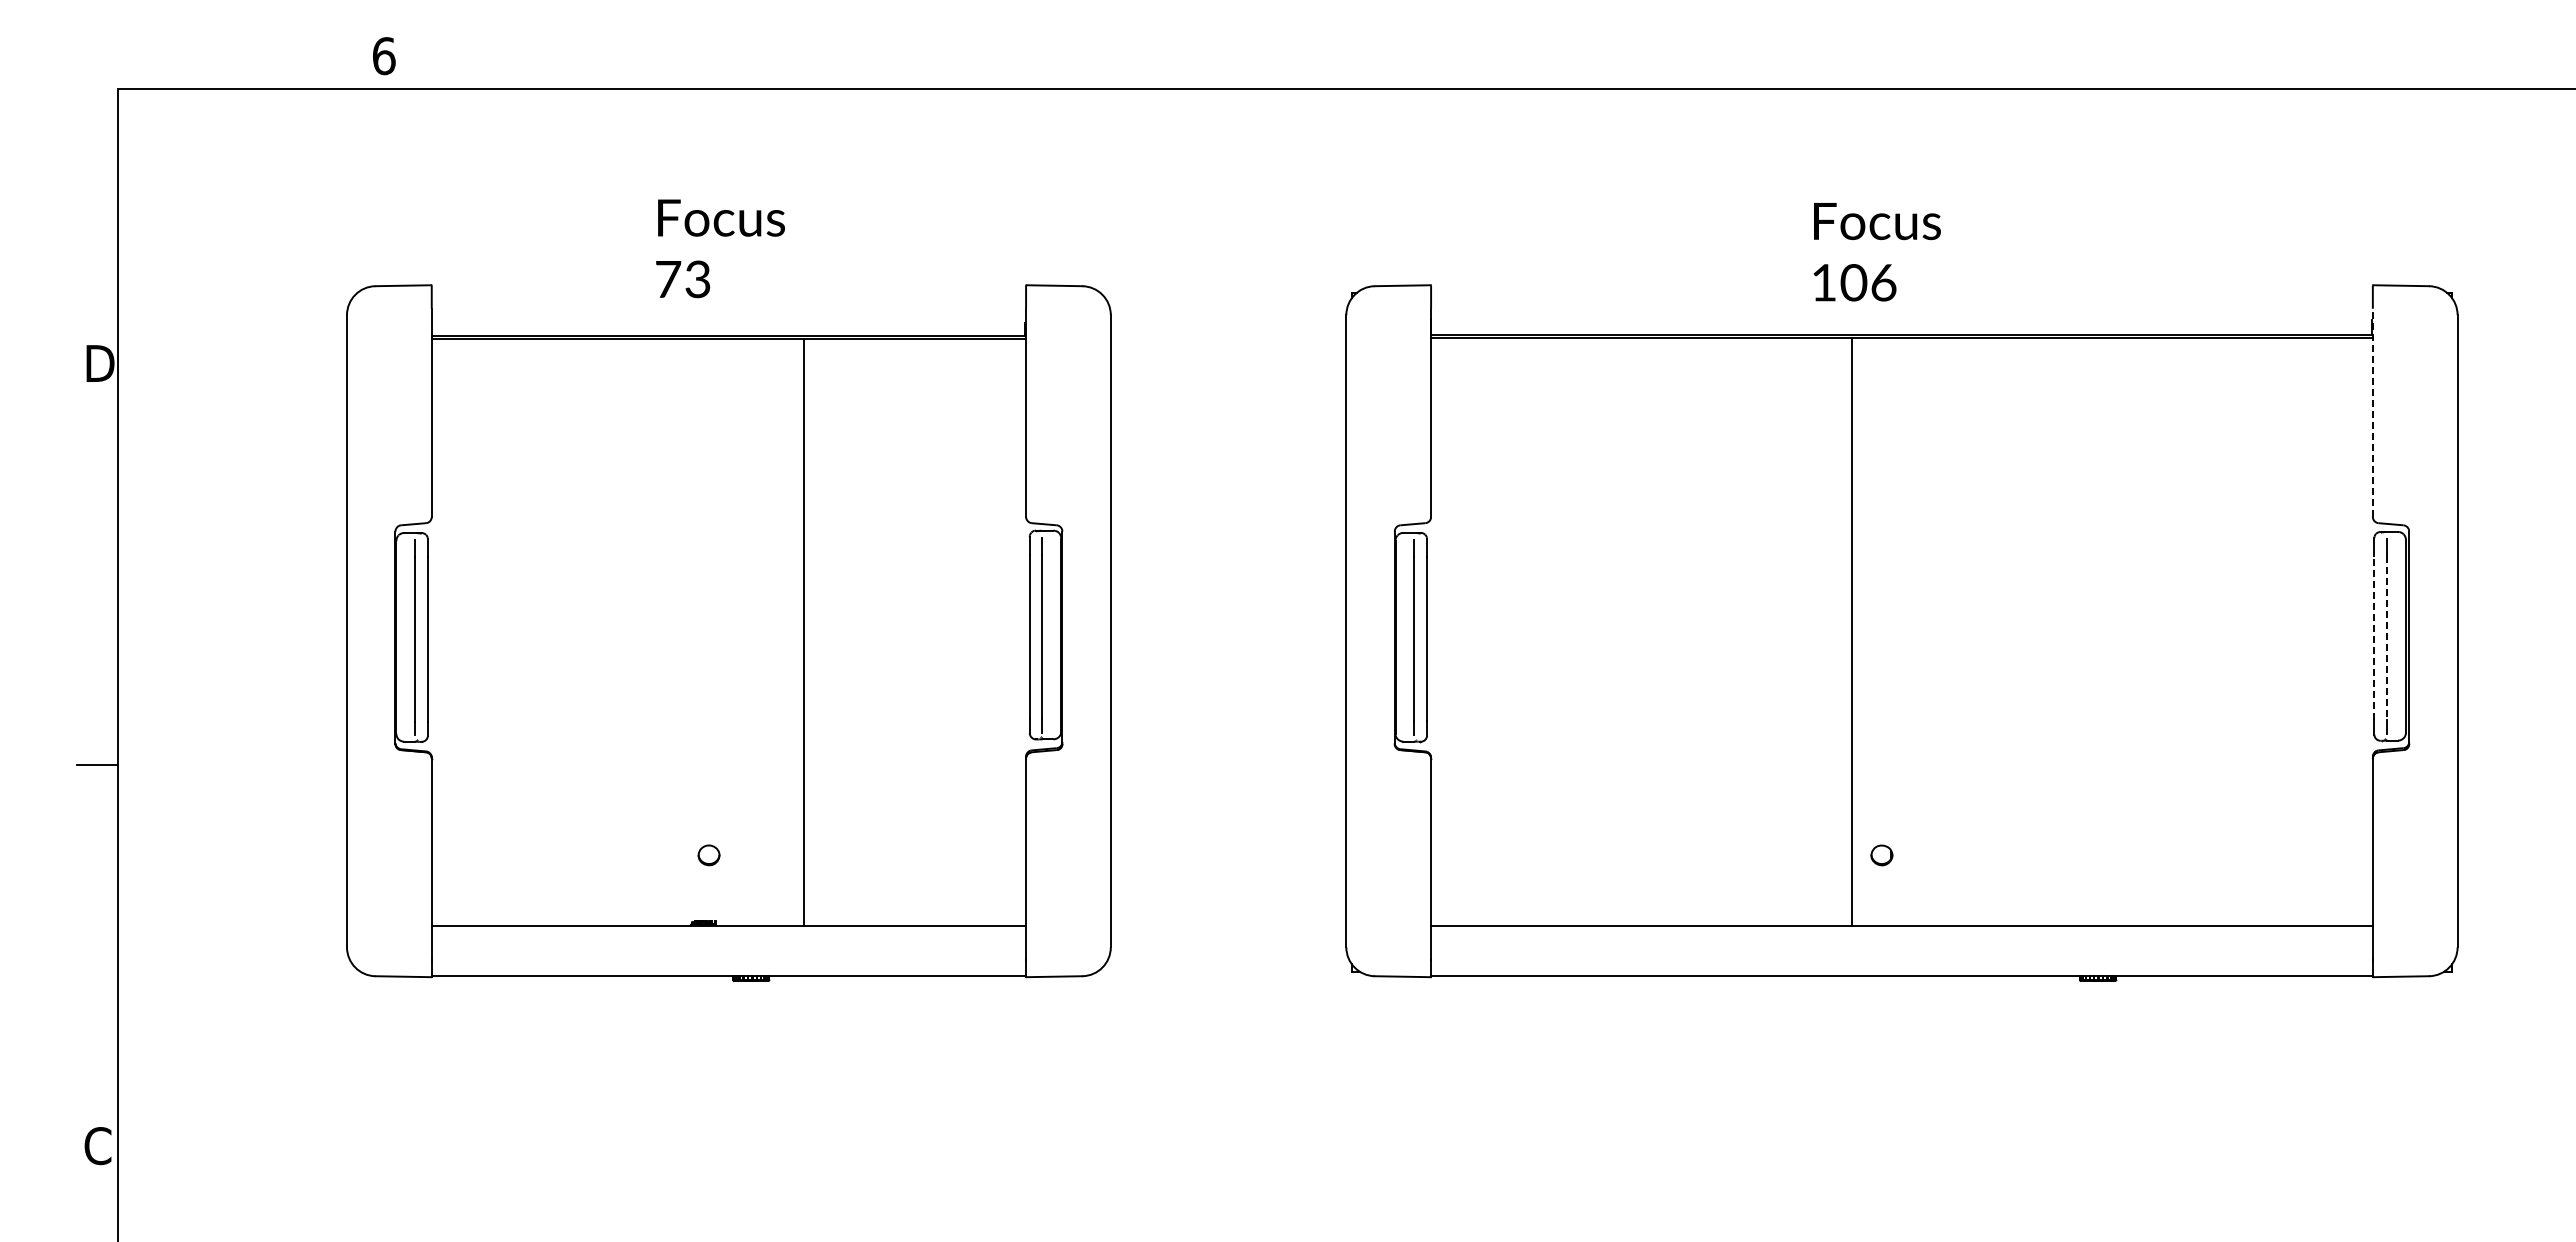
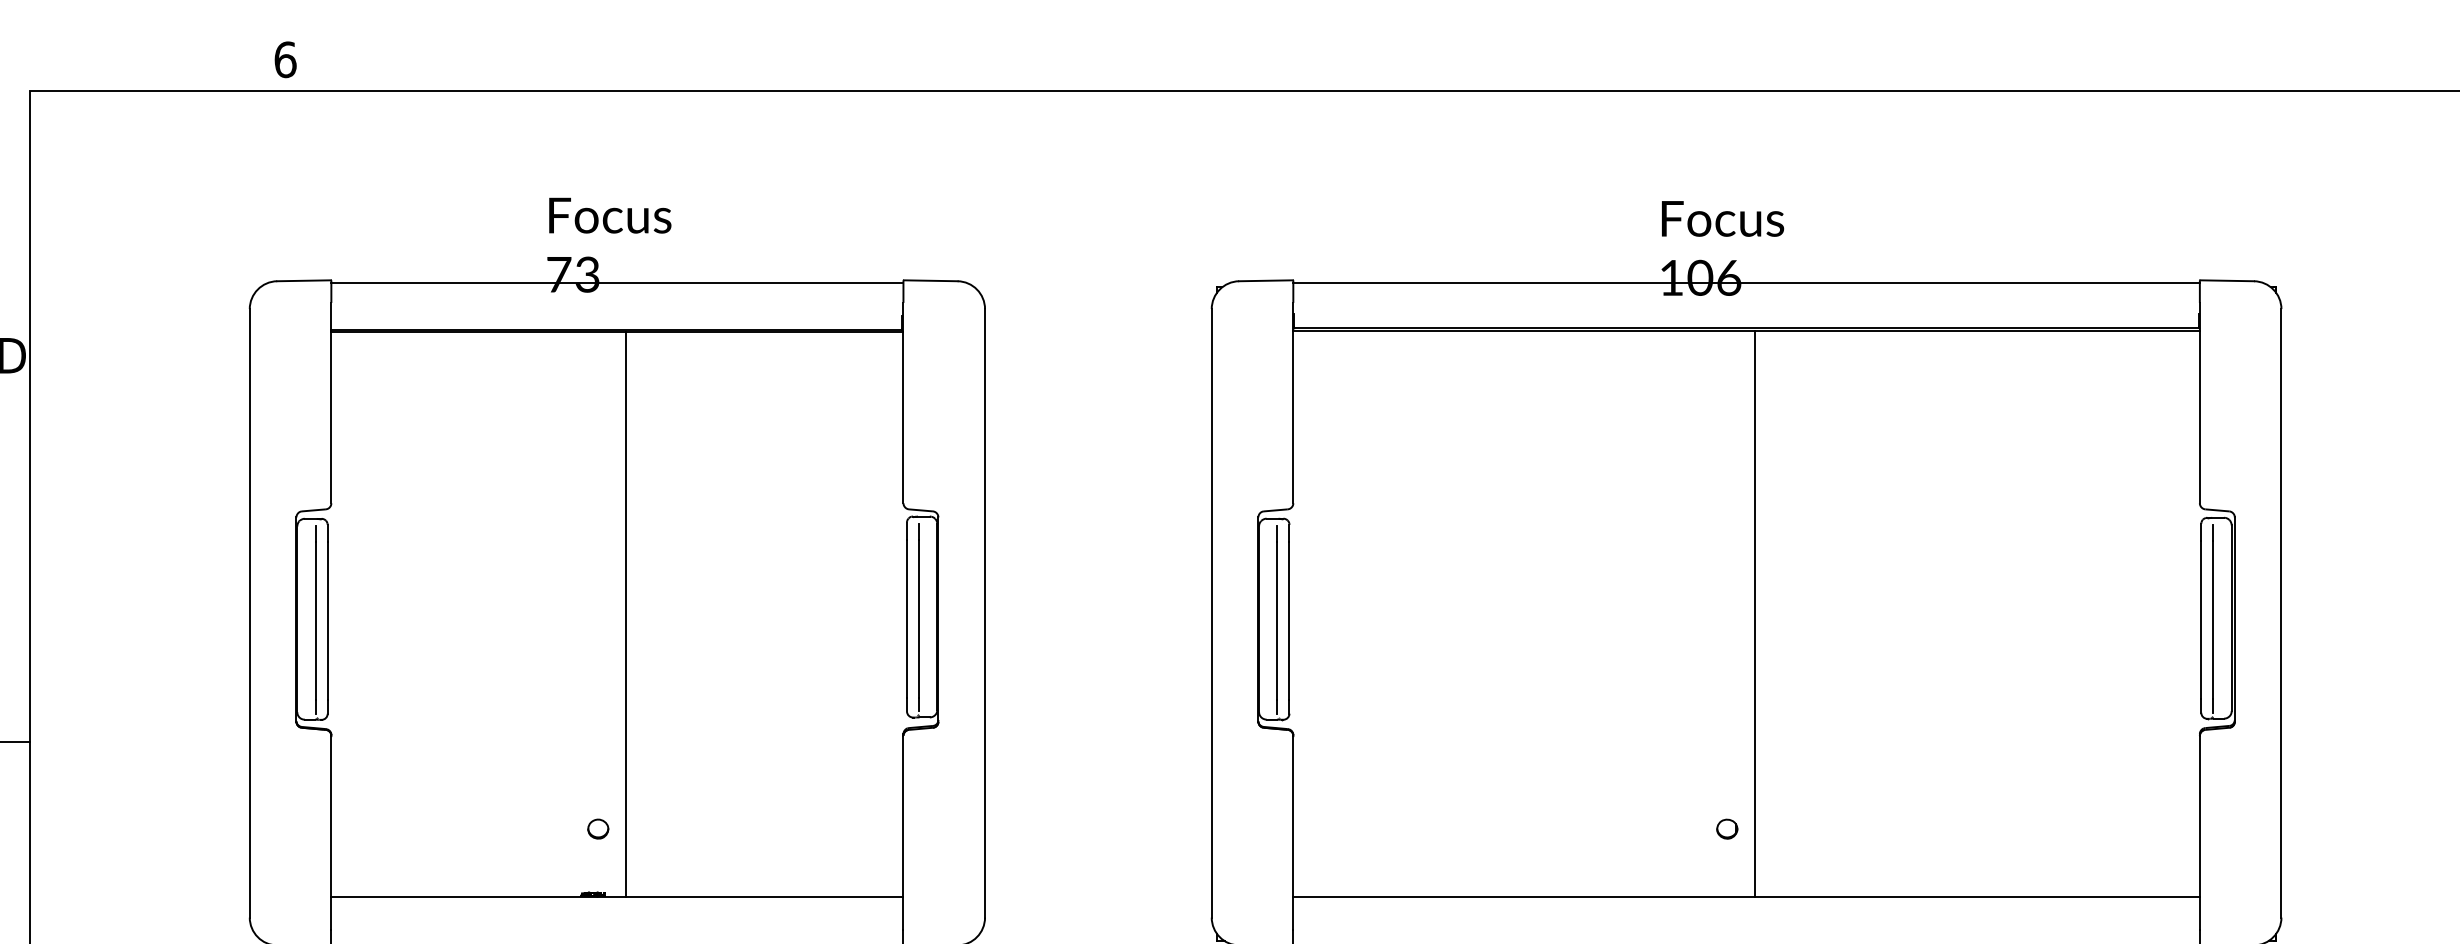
line: (728, 288) -> (617, 283), added
line: (1901, 288) -> (1746, 283), added
line: (2372, 412) -> (2199, 402), dashed -> solid
line: (803, 632) -> (625, 614), moved
line: (1852, 632) -> (1754, 614), moved
line: (2374, 637) -> (2201, 619), dashed -> solid
line: (2386, 638) -> (2212, 620), dashed -> solid

